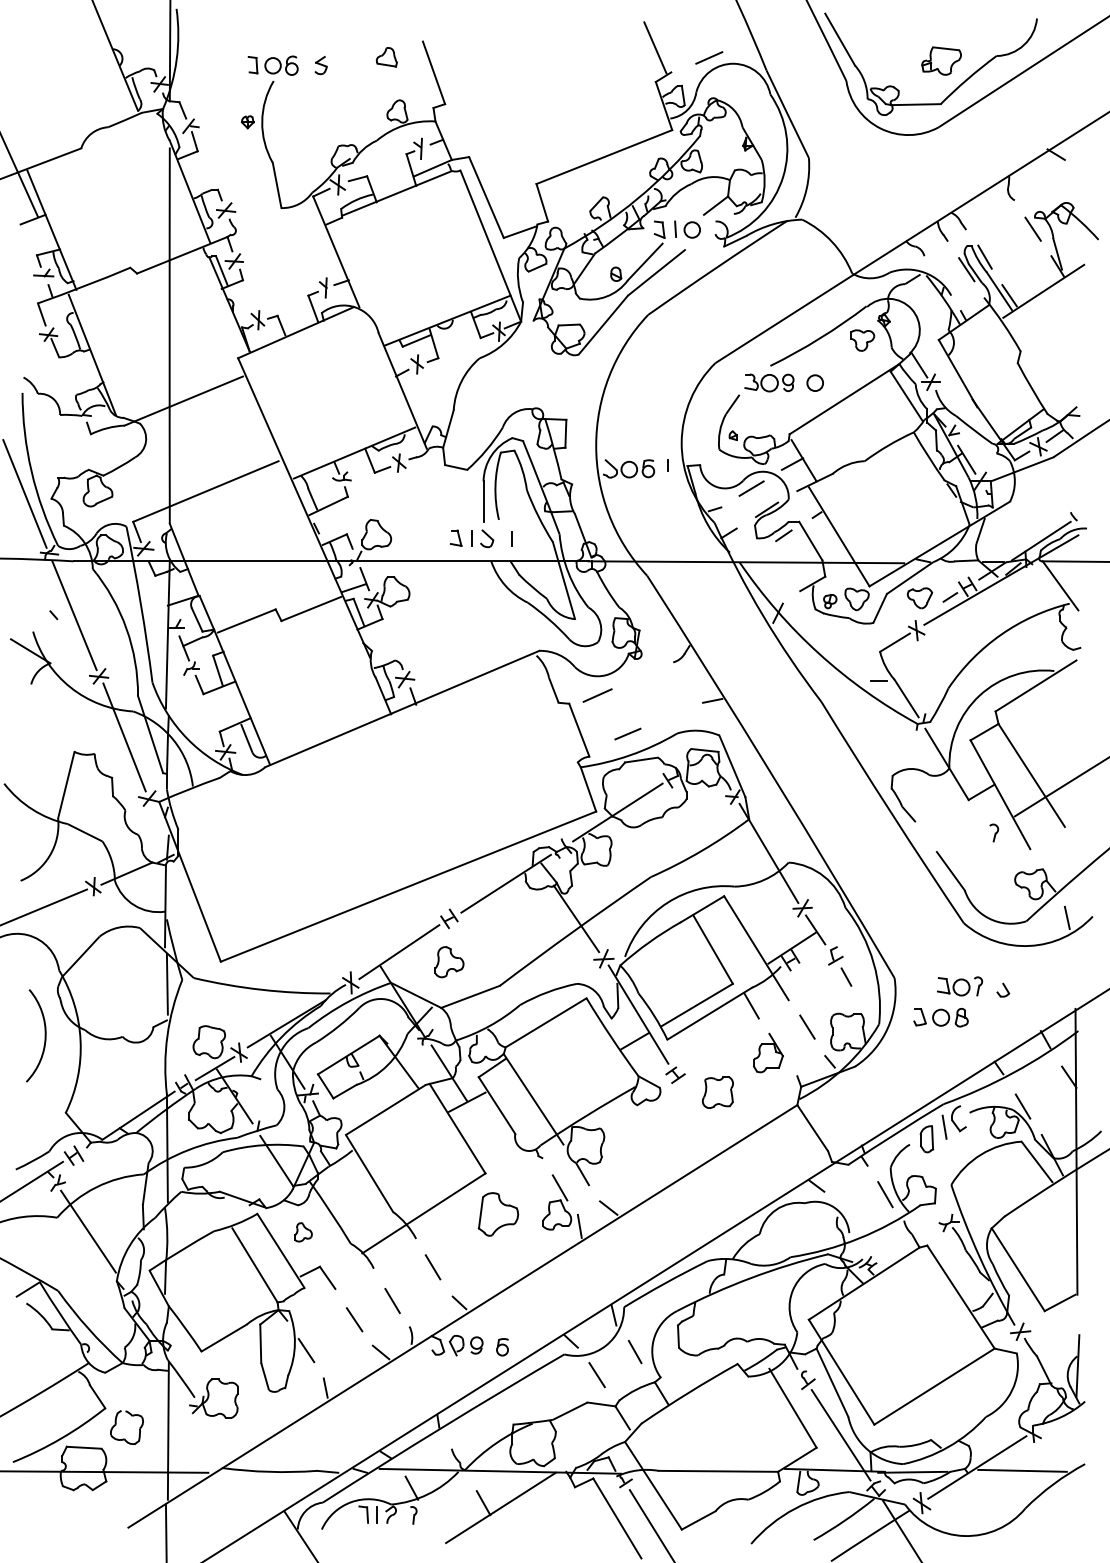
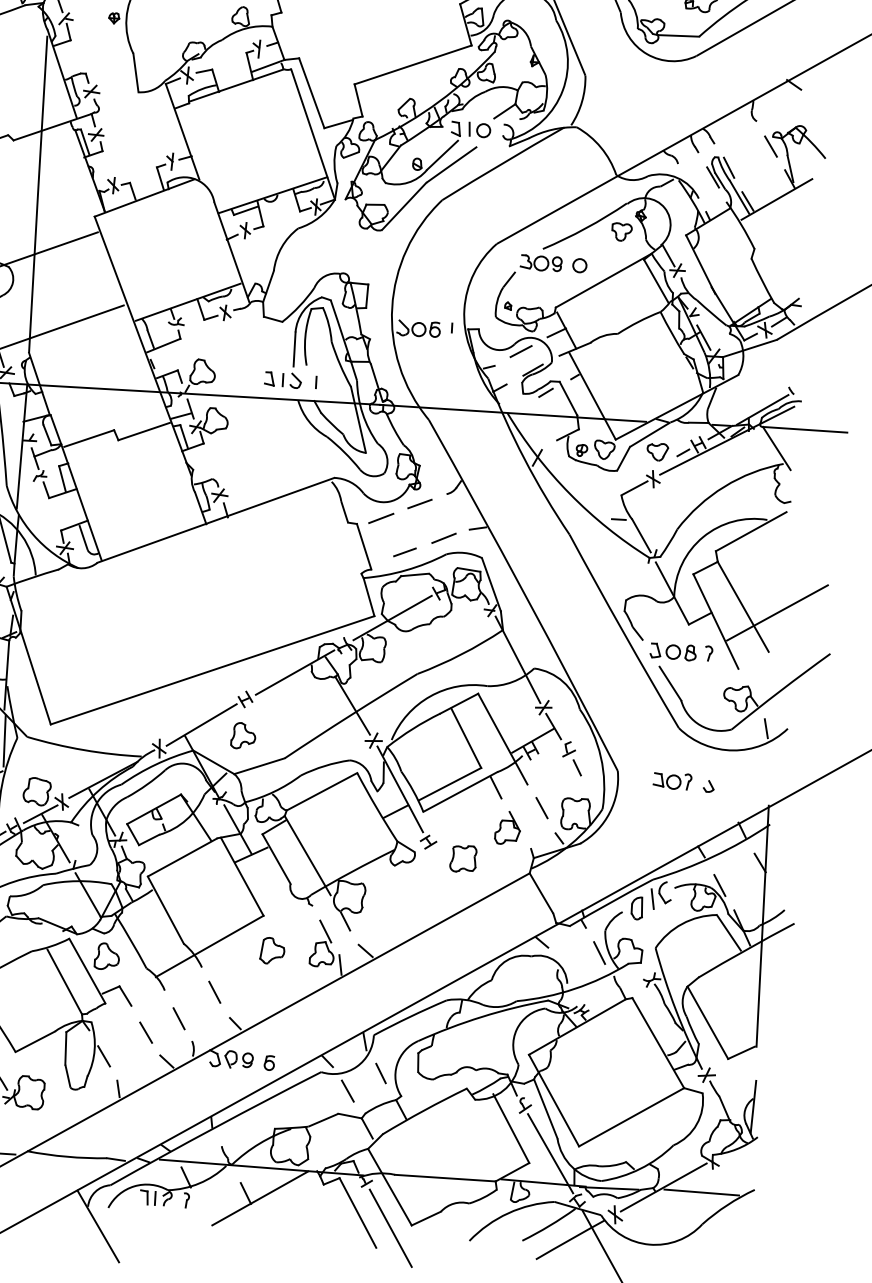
line: (641, 675) -> (419, 503), added
line: (672, 714) -> (443, 538), added
part: (940, 1017) -> (672, 651), moved
part: (498, 1214) -> (272, 950), size x0.71
part: (303, 1232) -> (107, 956), size x1.67

